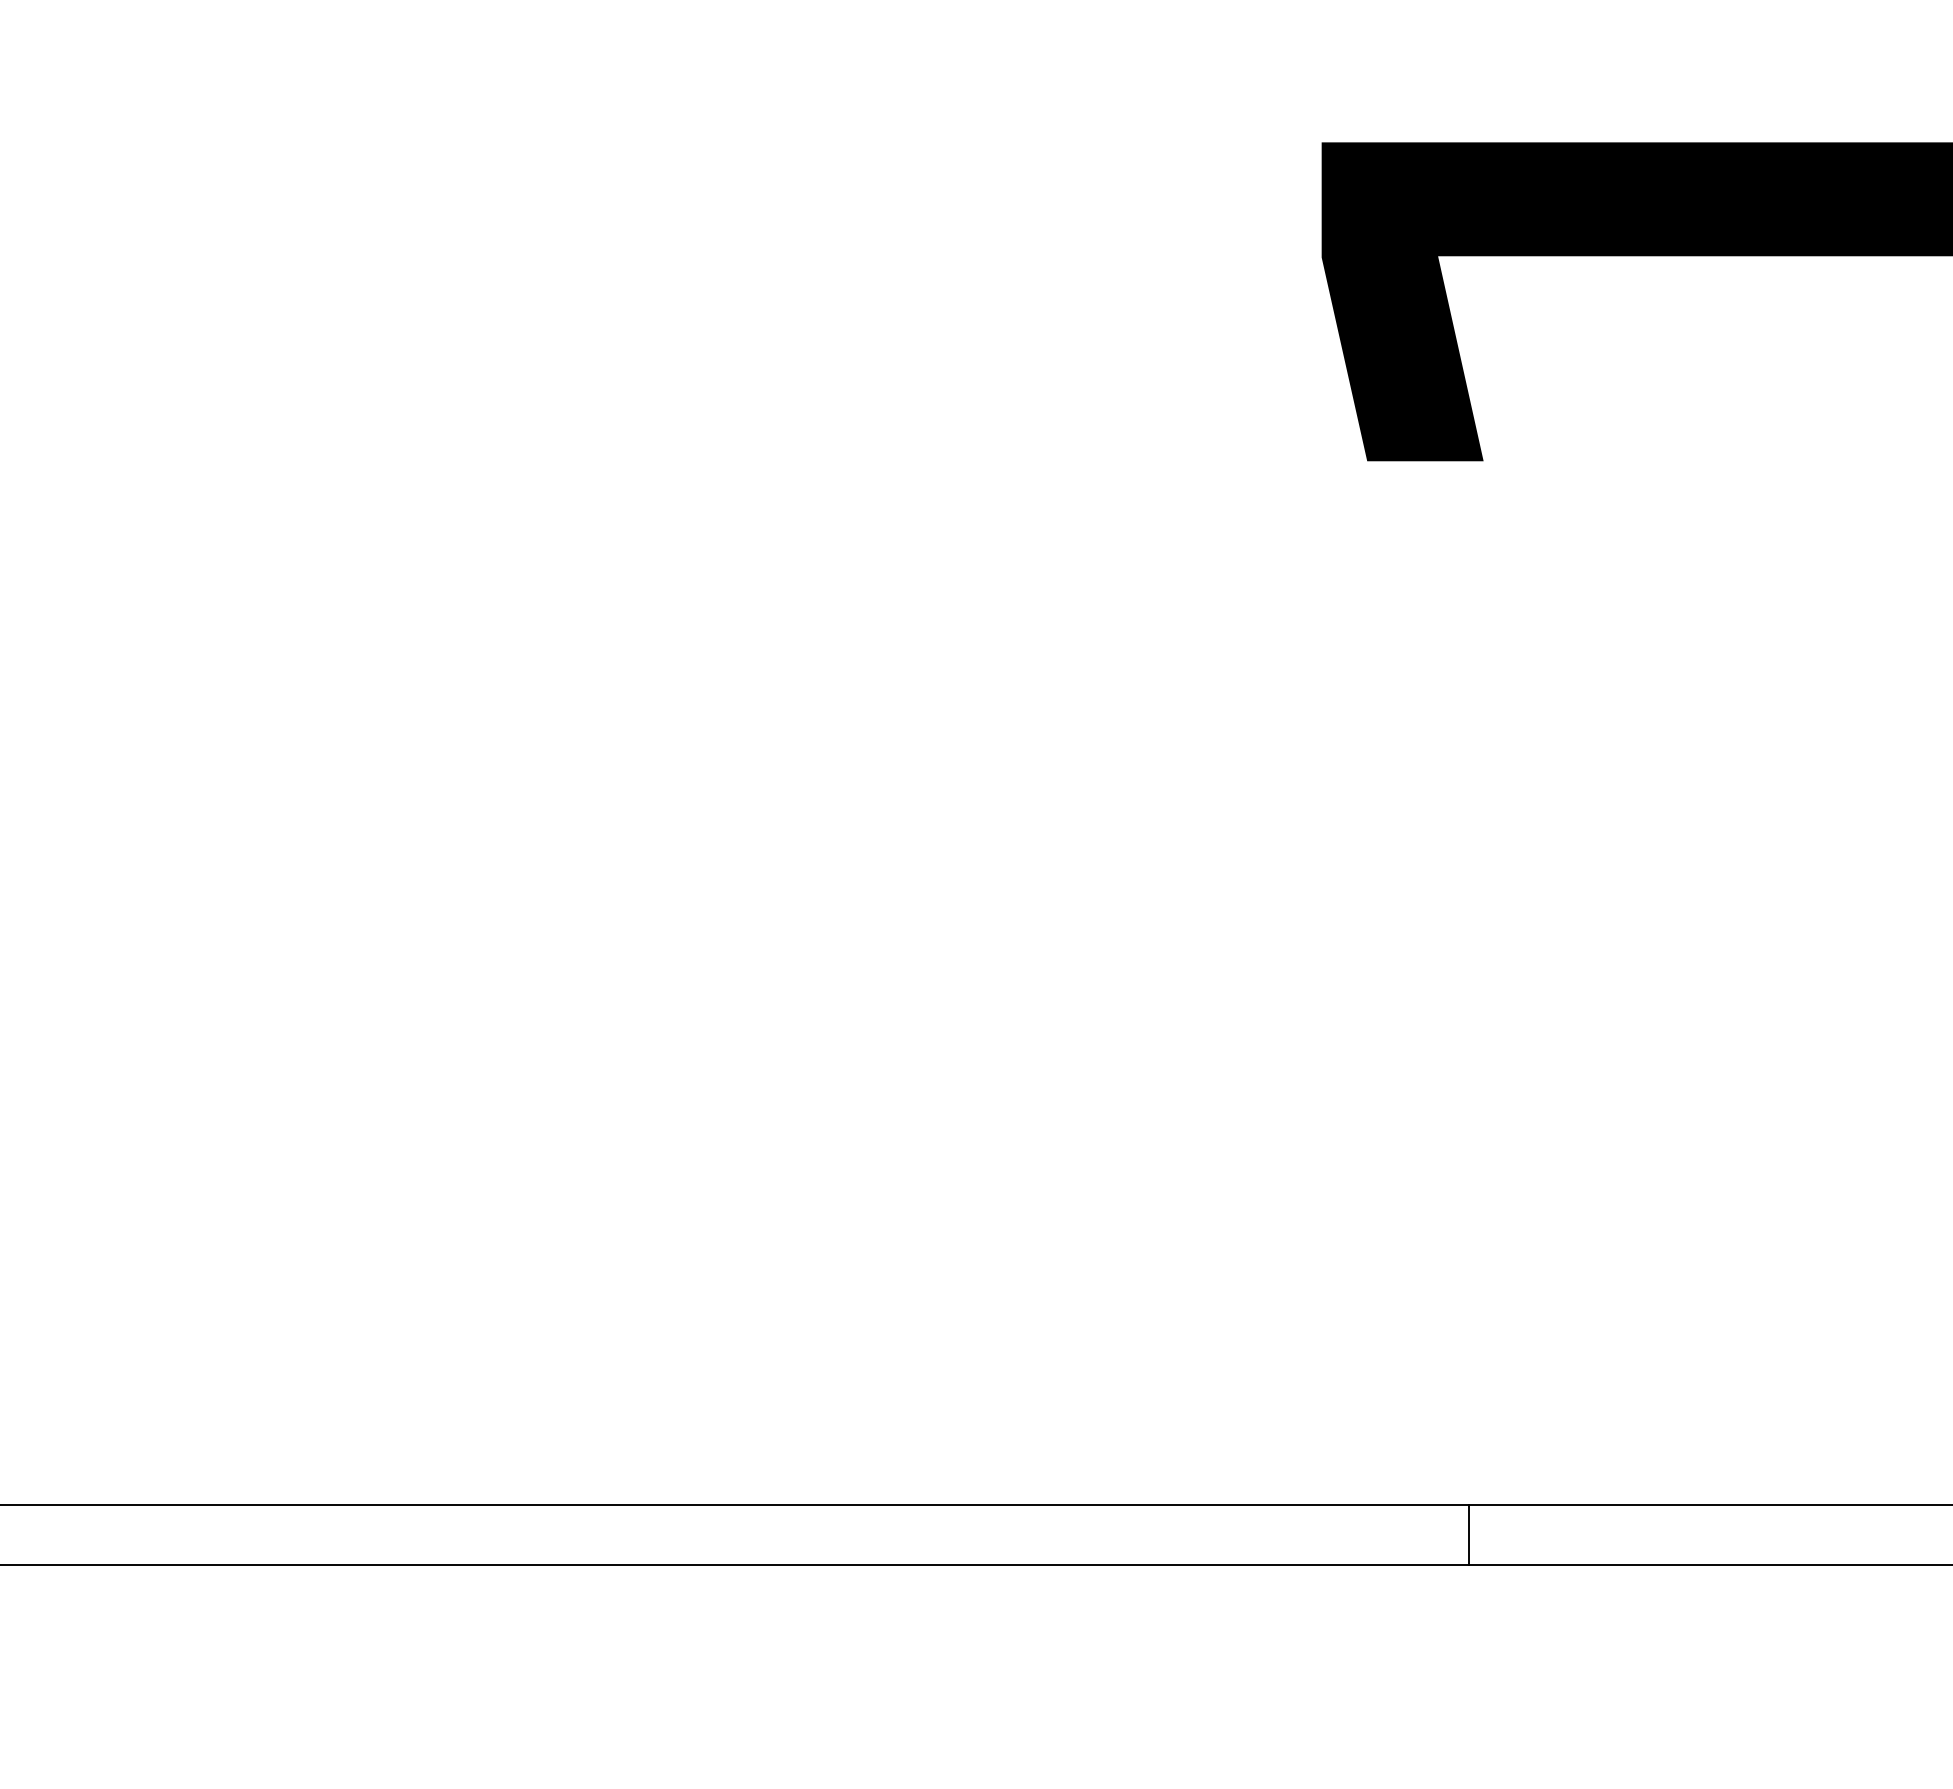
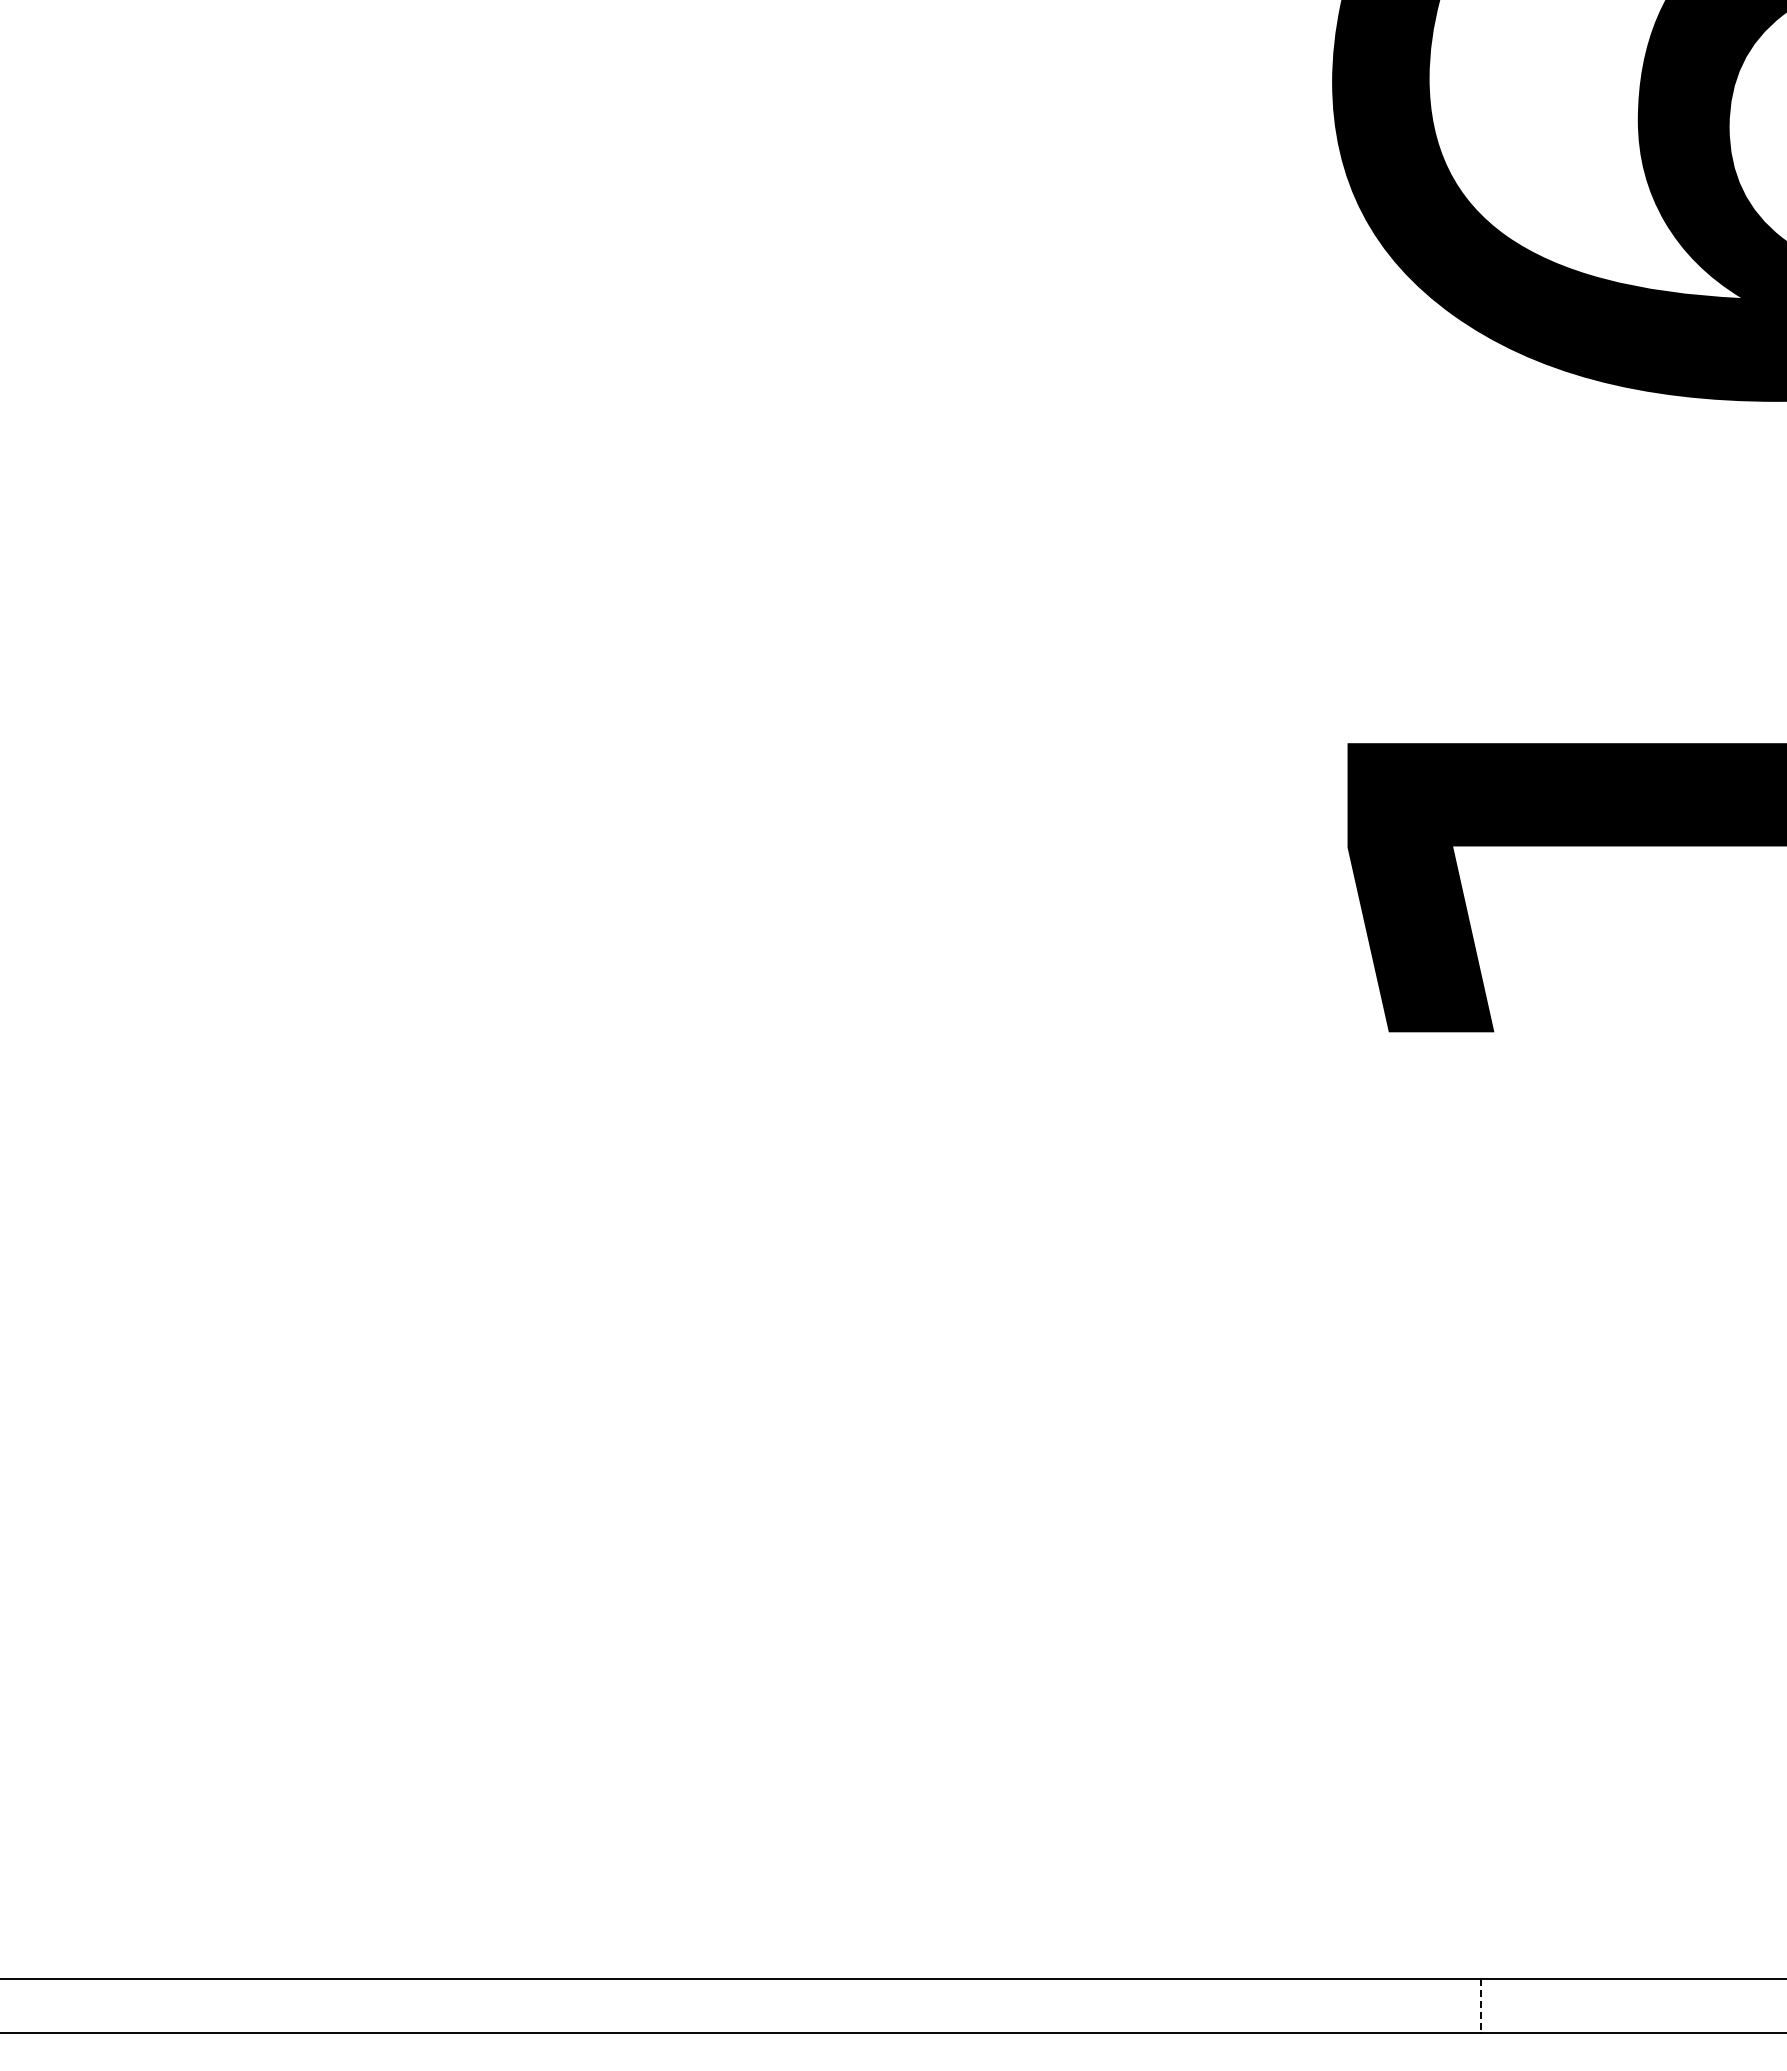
line: (1468, 1535) -> (1480, 2006), solid -> dashed

